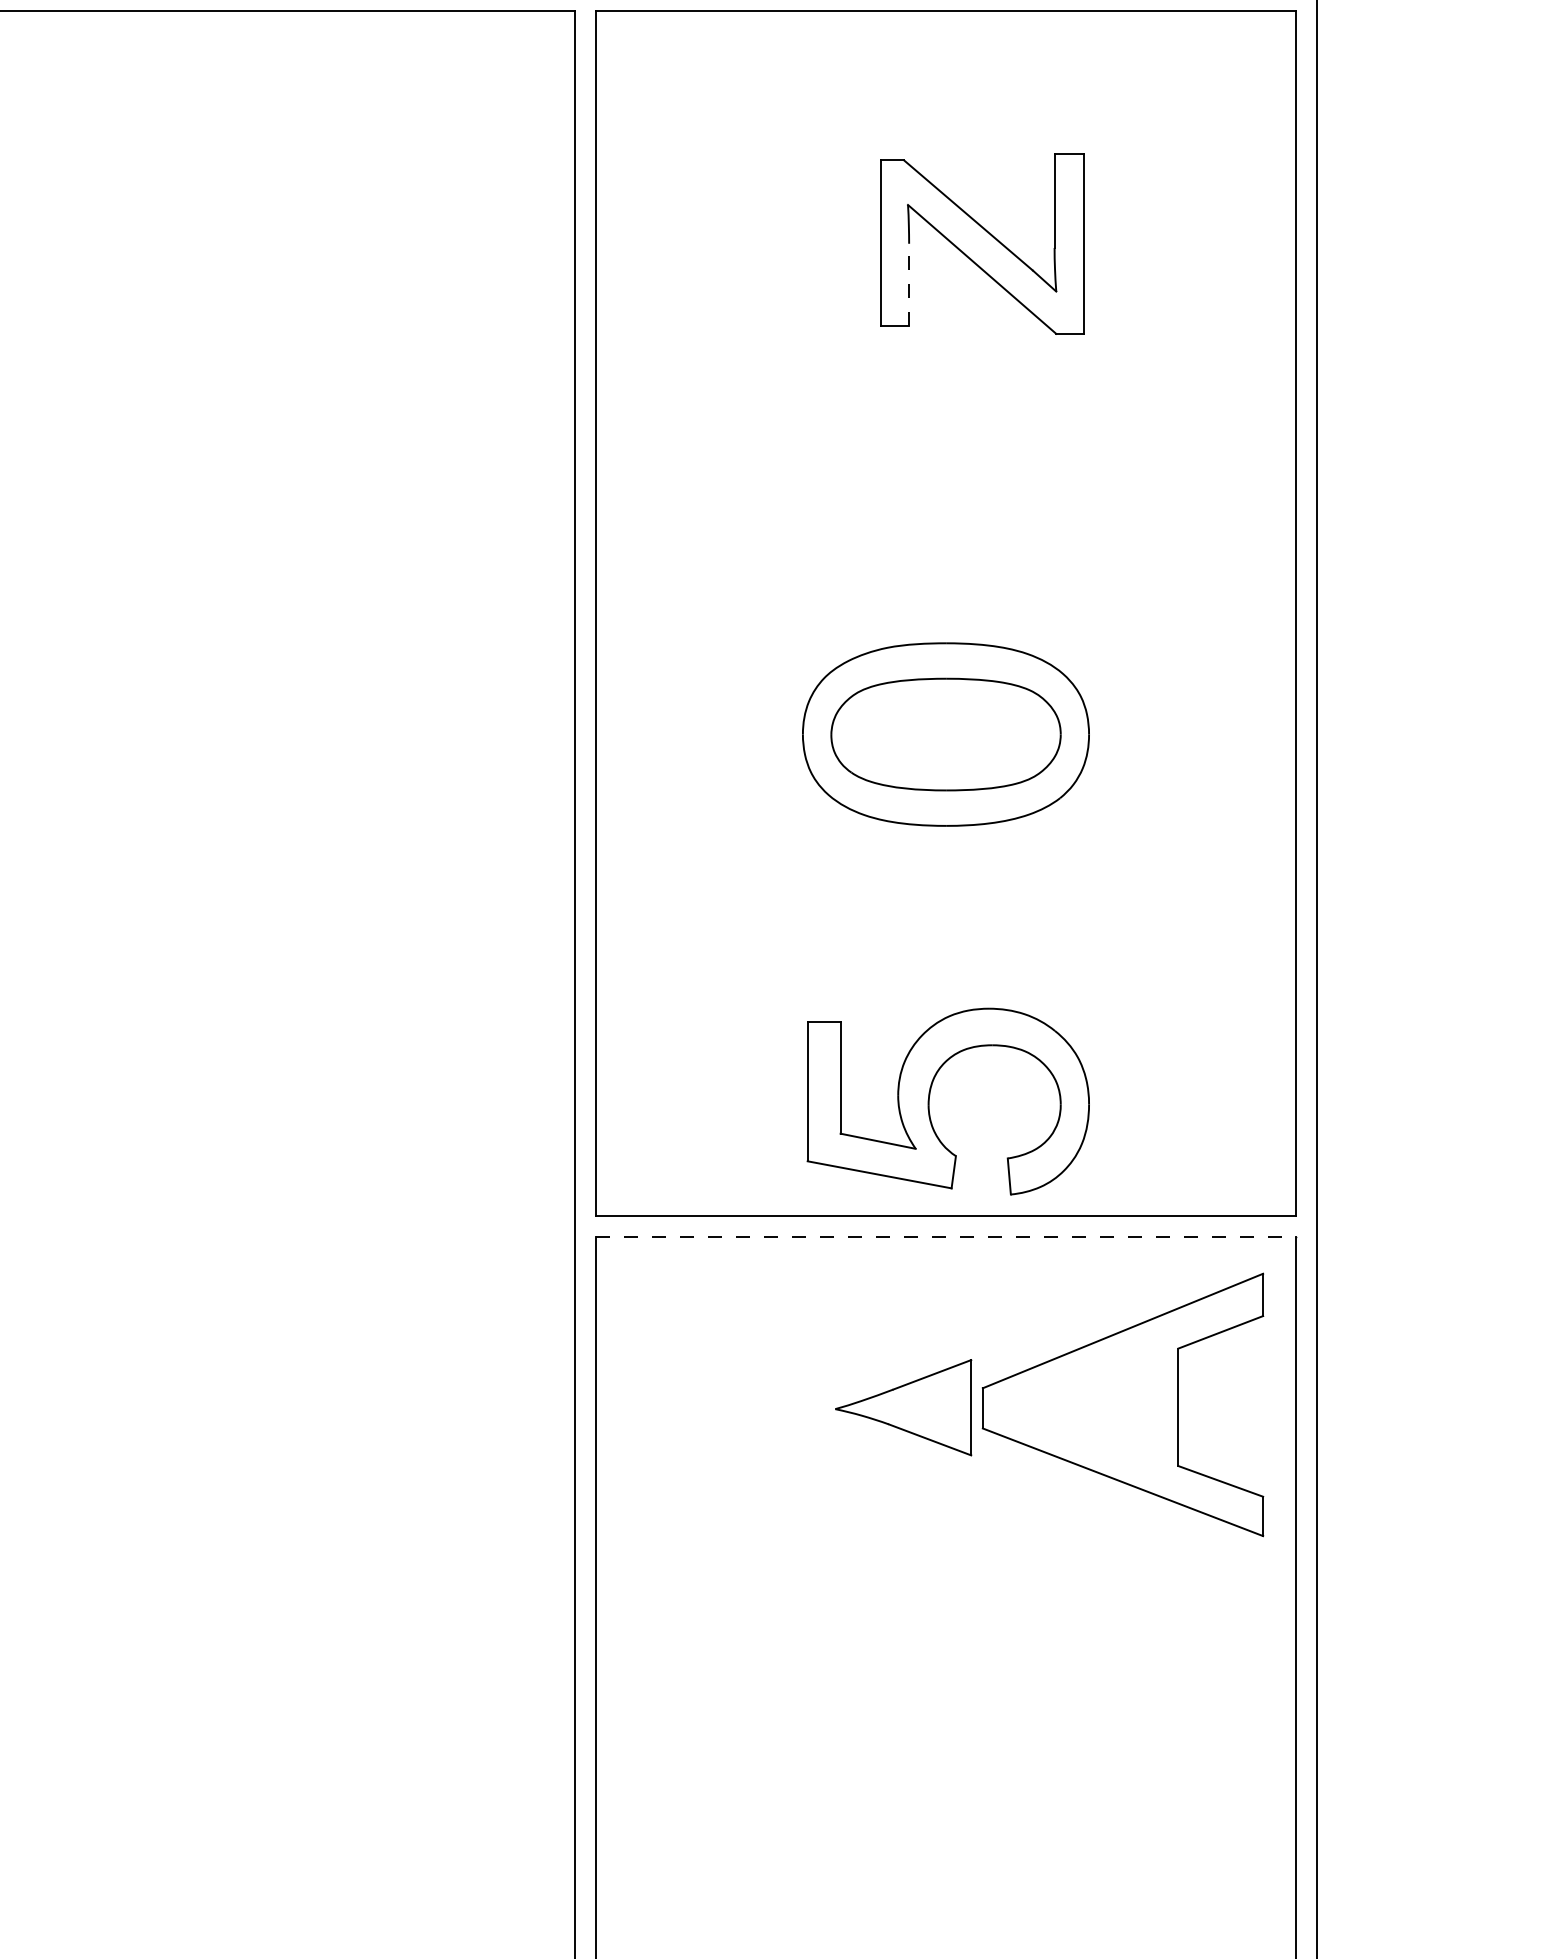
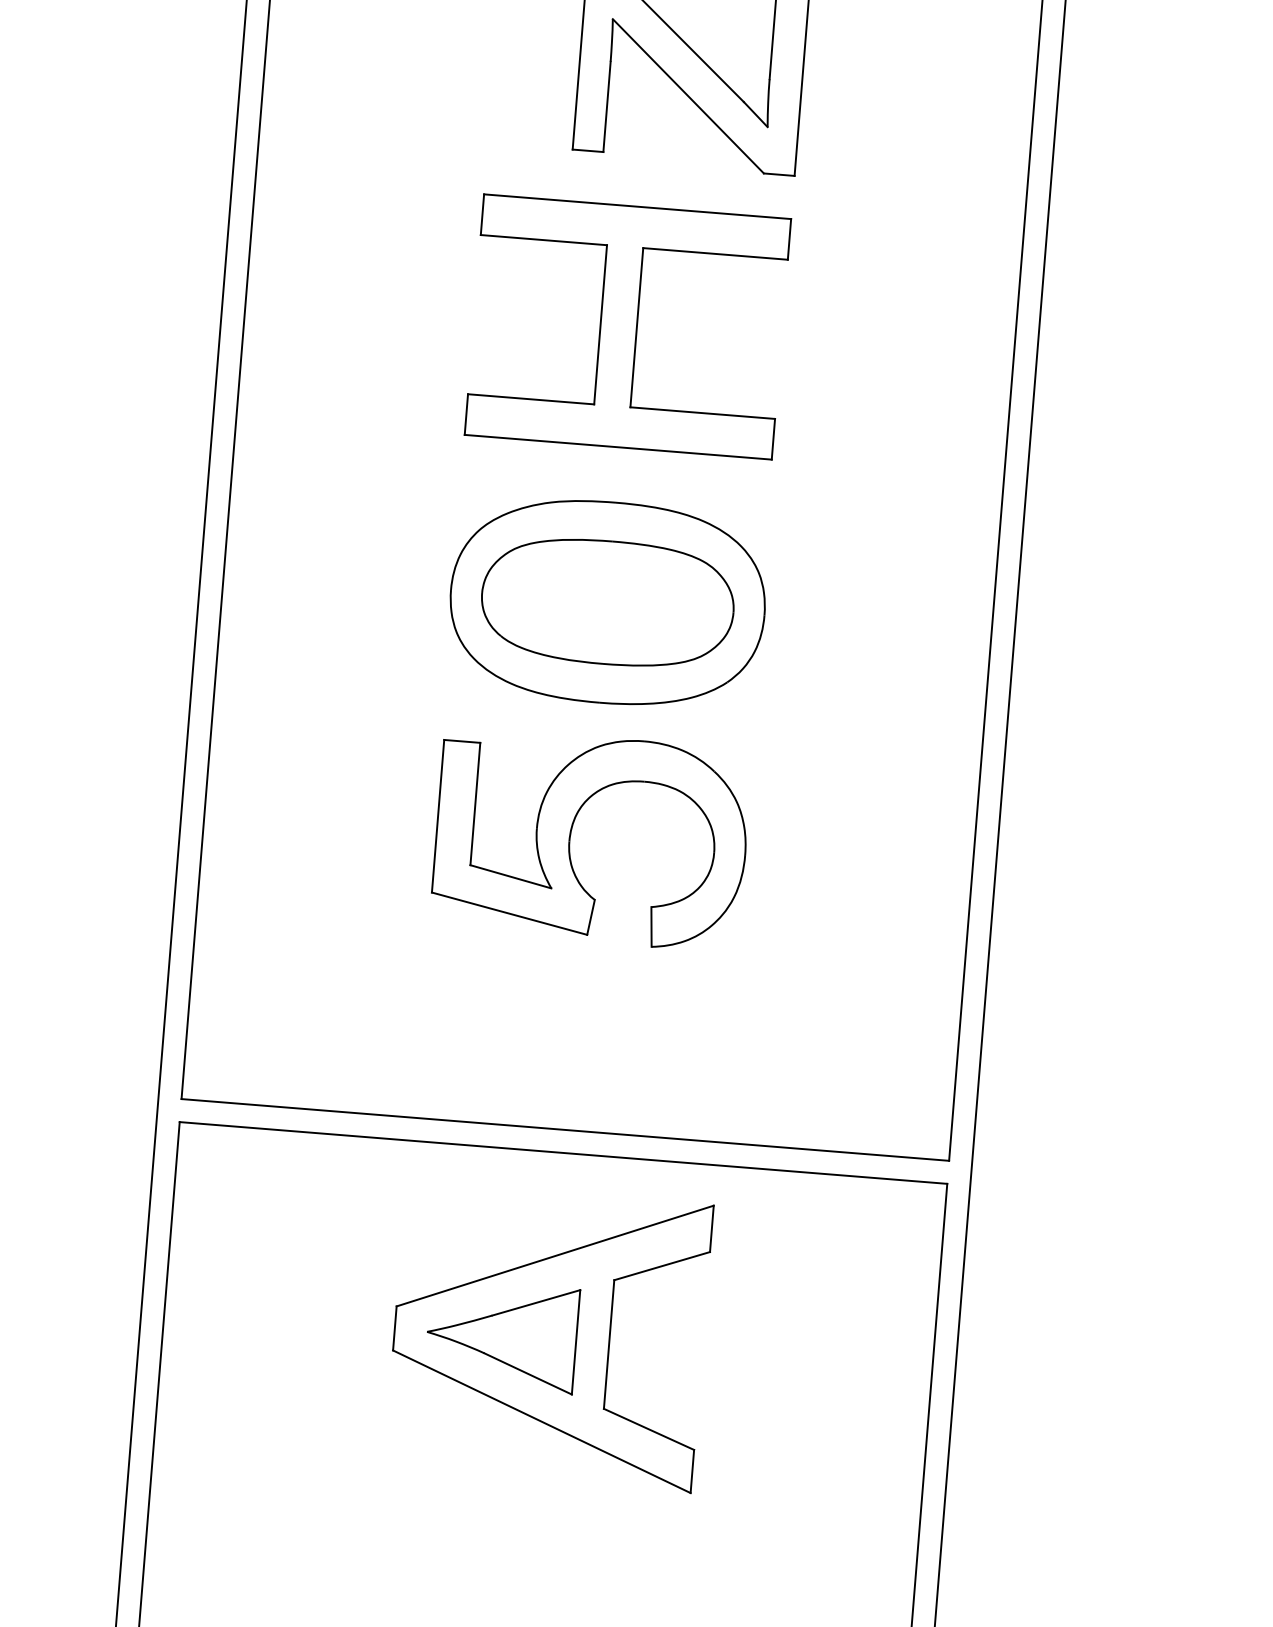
line: (909, 284) -> (607, 106), dashed -> solid
part: (943, 482) -> (627, 326), added
part: (929, 1101) -> (570, 837), moved
line: (946, 1236) -> (564, 1152), dashed -> solid
part: (1122, 1404) -> (548, 1336), moved

